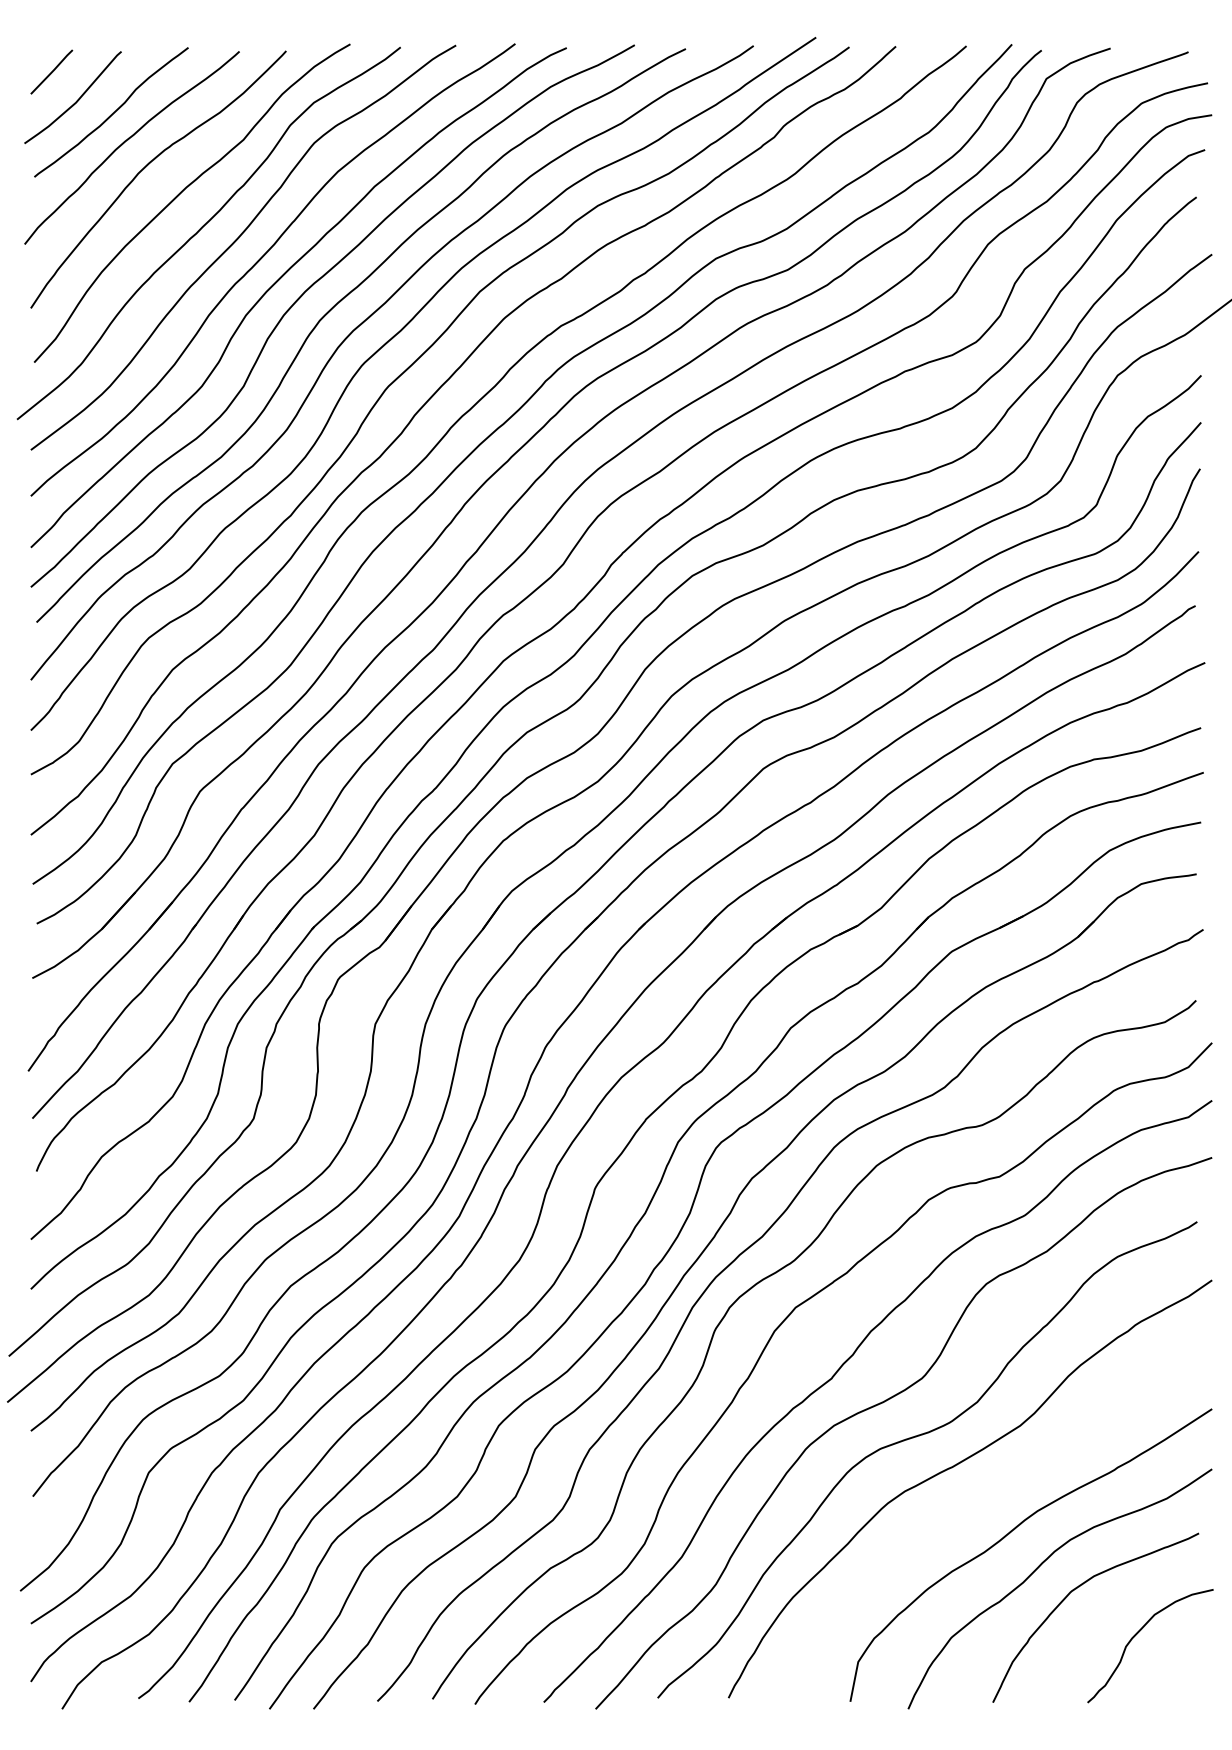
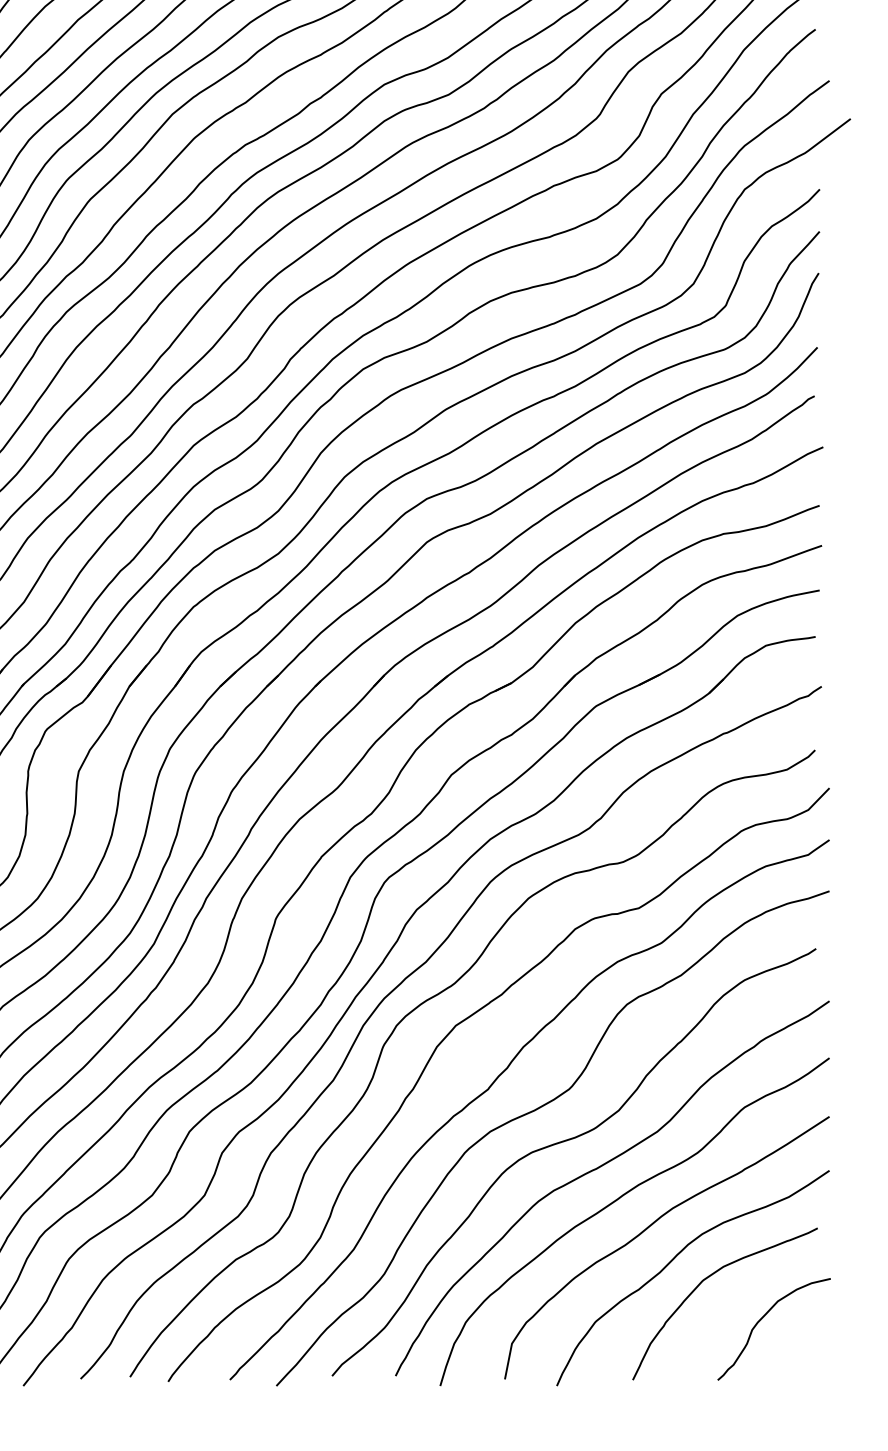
curve: (977, 1501) -> (618, 1199), added

